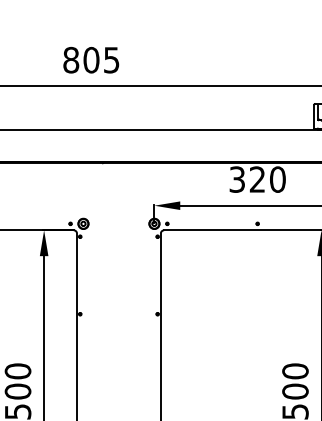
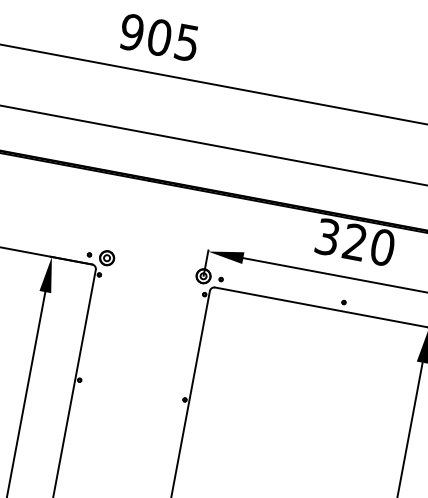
text: (71, 60) -> (132, 32), 805 -> 905

